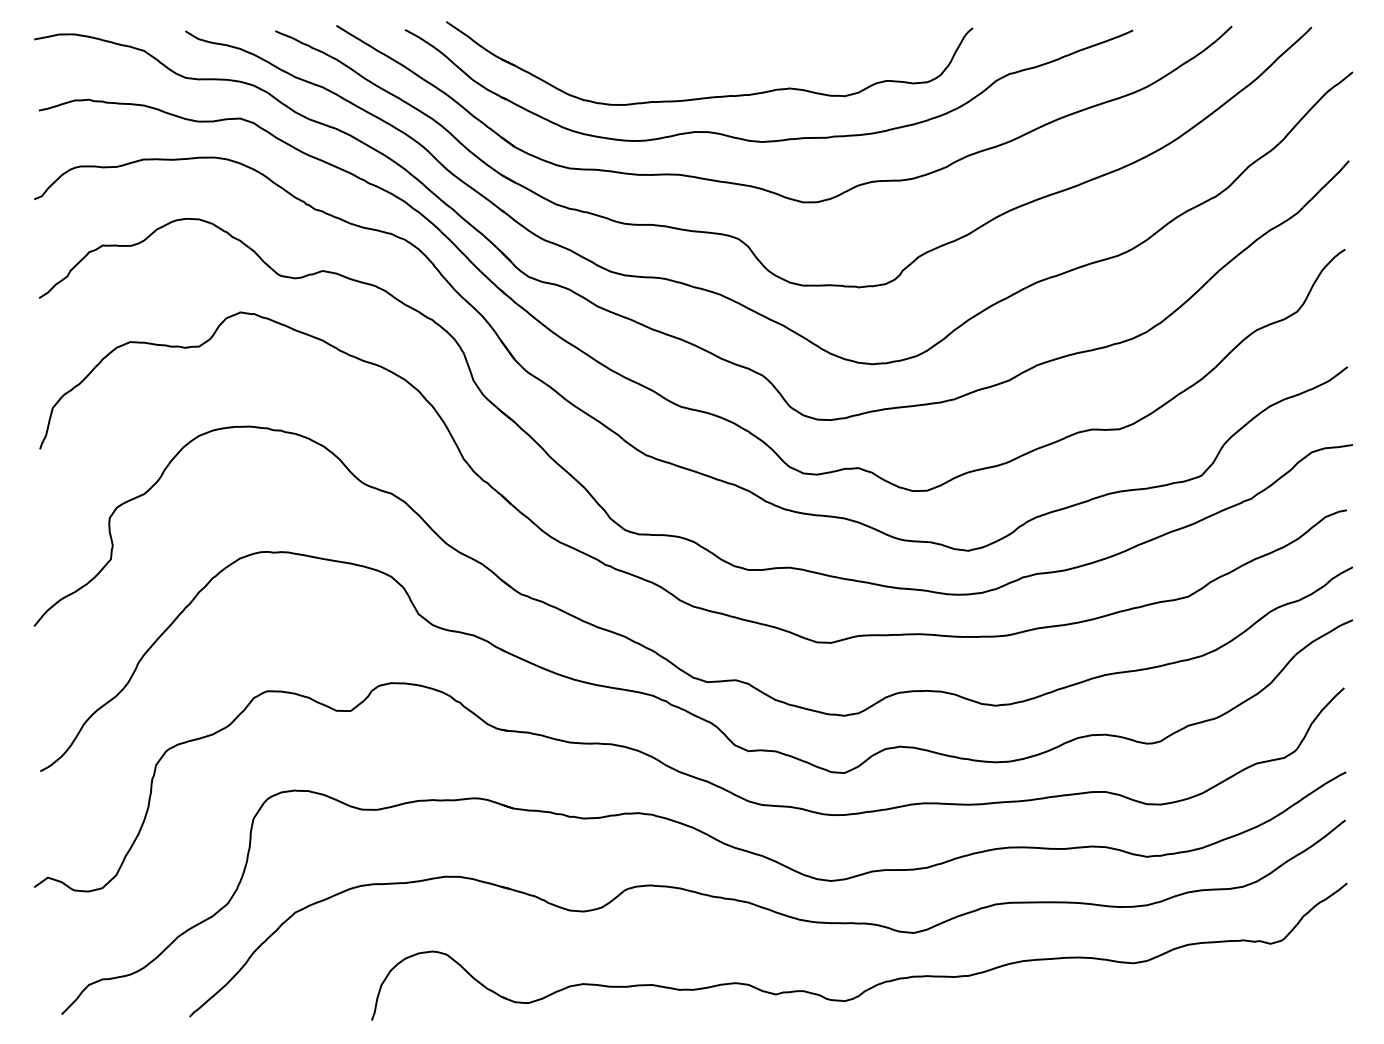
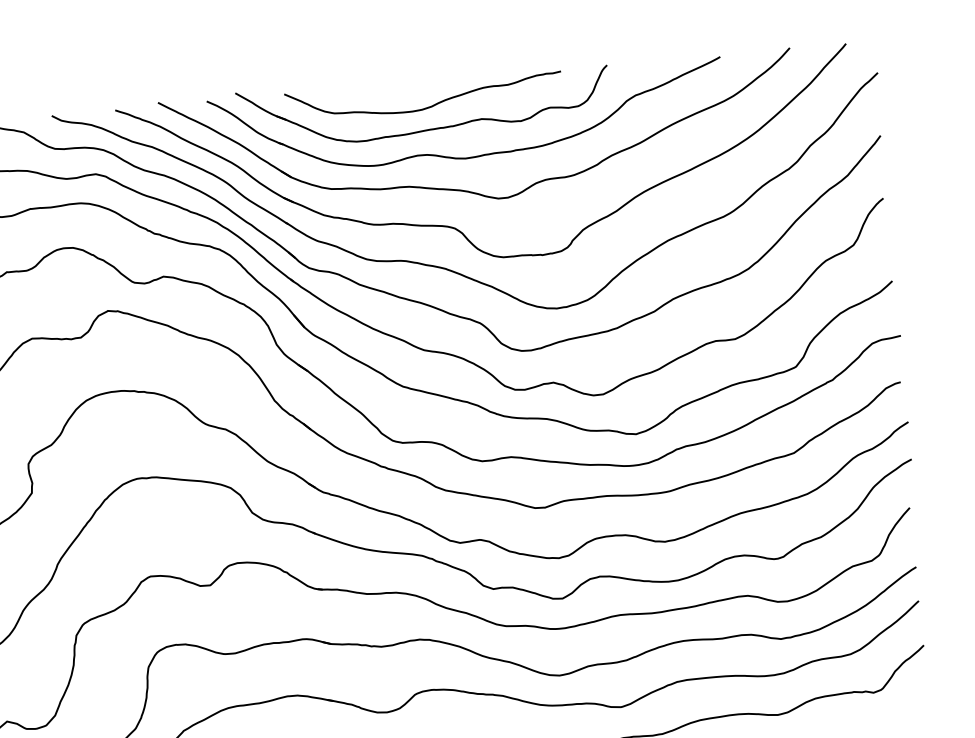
curve: (712, 65) -> (425, 107), added

